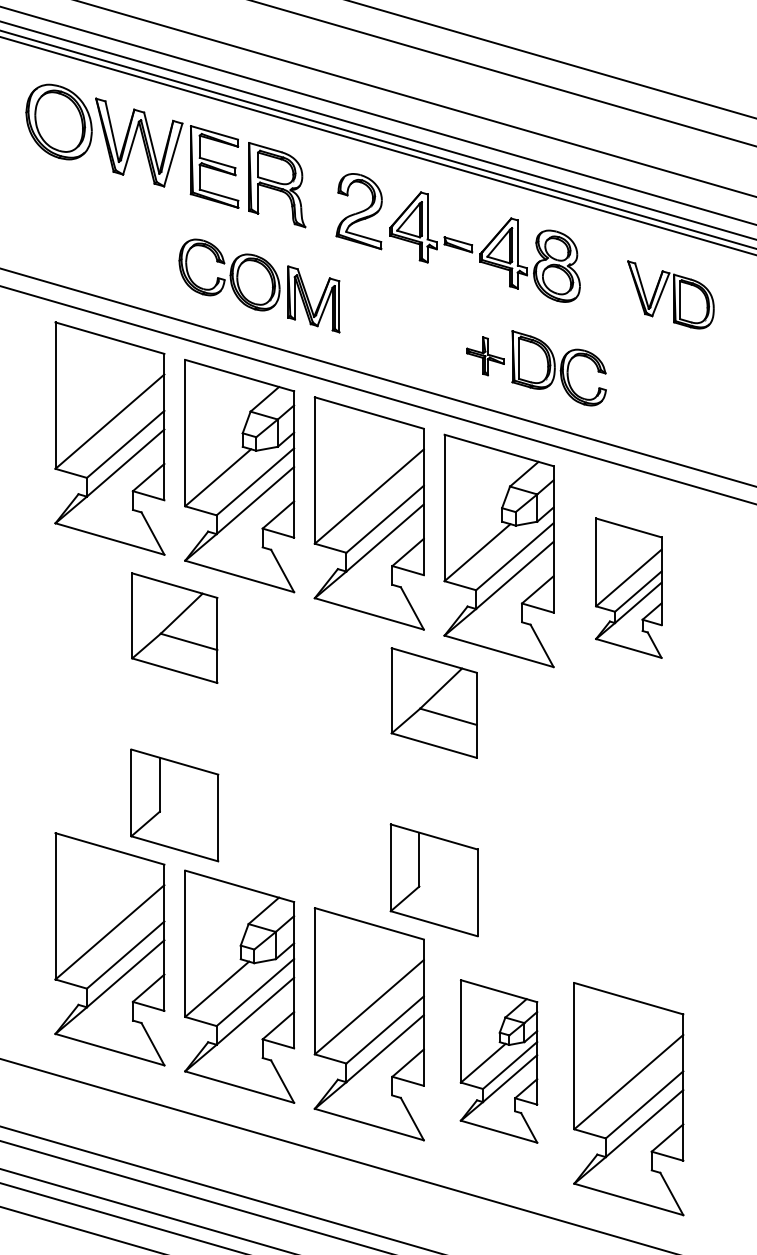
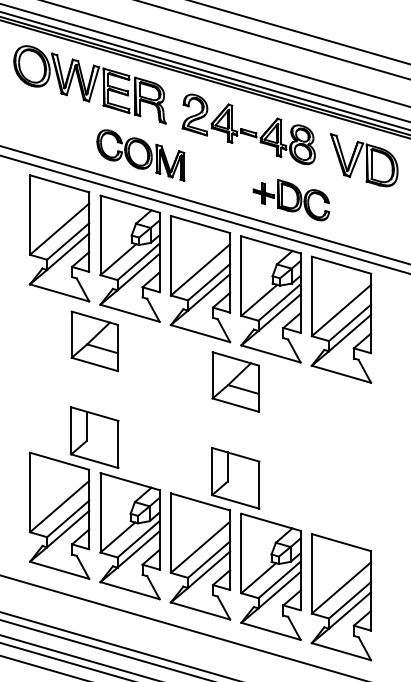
part: (671, 295) -> (364, 160), size x1.43
part: (628, 587) -> (341, 319), size x1.67
part: (498, 1061) -> (270, 576), size x1.43

